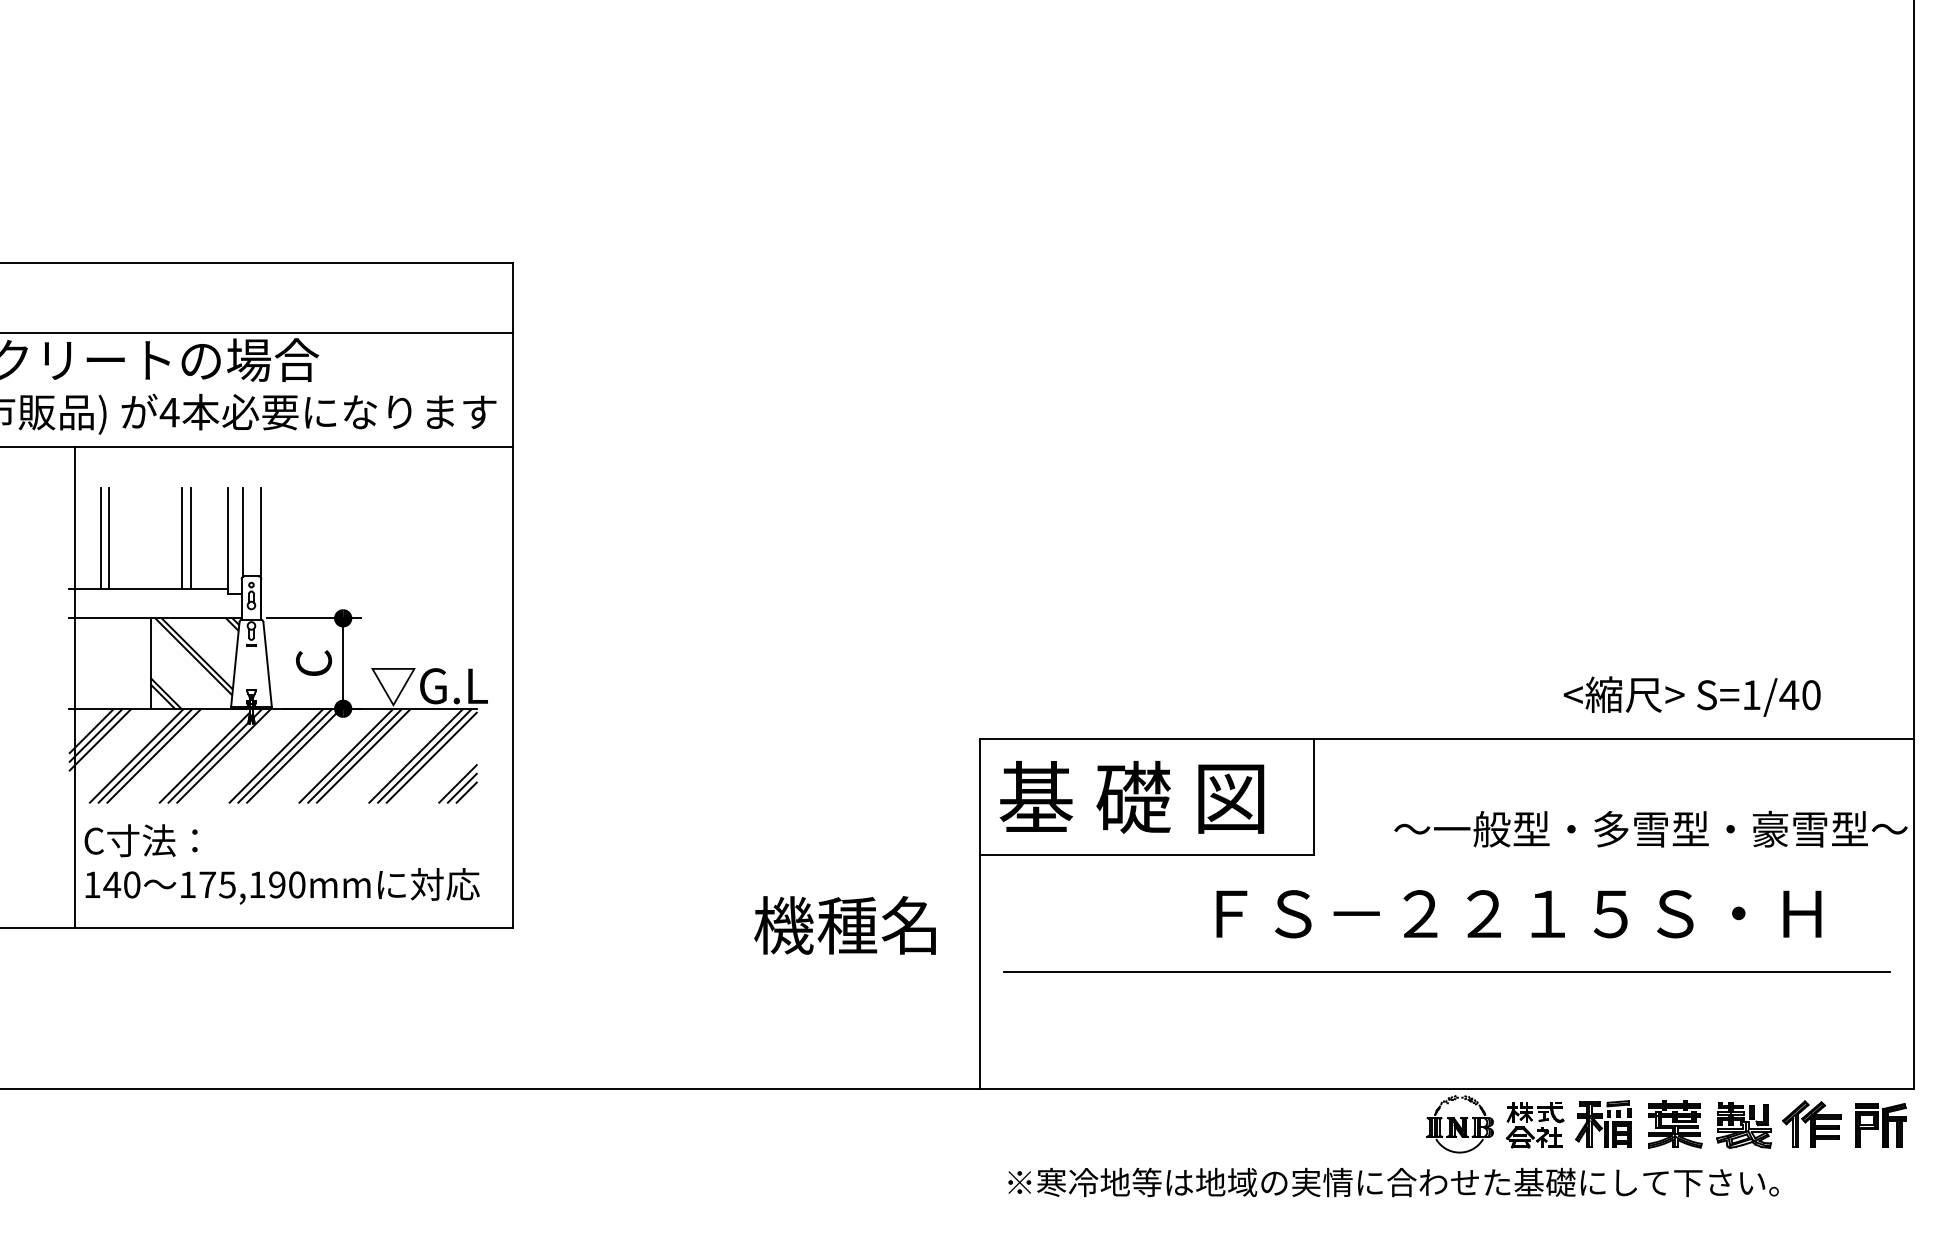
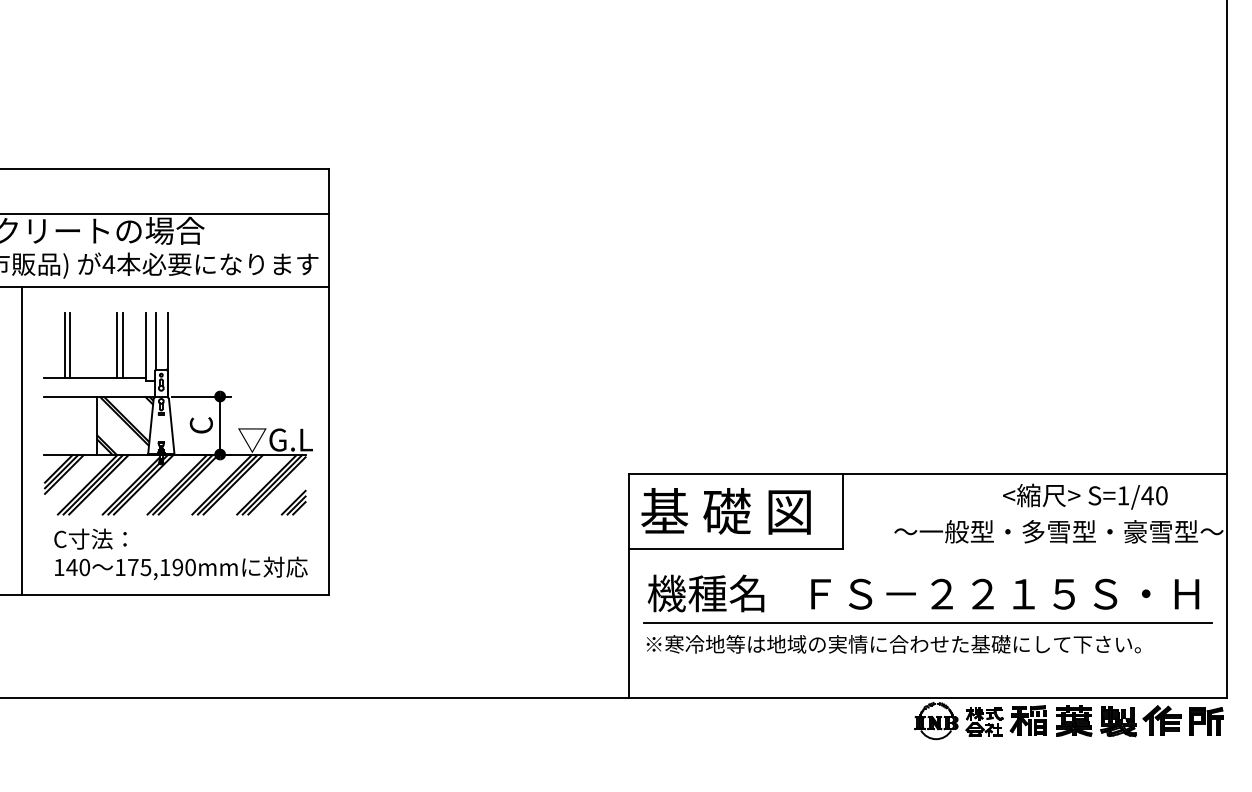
line: (74, 686) -> (21, 440), moved
text: (1692, 696) -> (1085, 496), moved
text: (1519, 912) -> (1005, 593), moved
text: (844, 925) -> (705, 593), moved
text: (1393, 1182) -> (893, 644), moved

